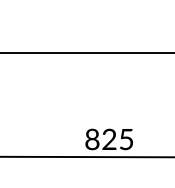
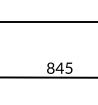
text: (108, 138) -> (59, 67), 825 -> 845

